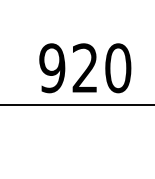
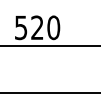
text: (51, 67) -> (20, 27), 920 -> 520

